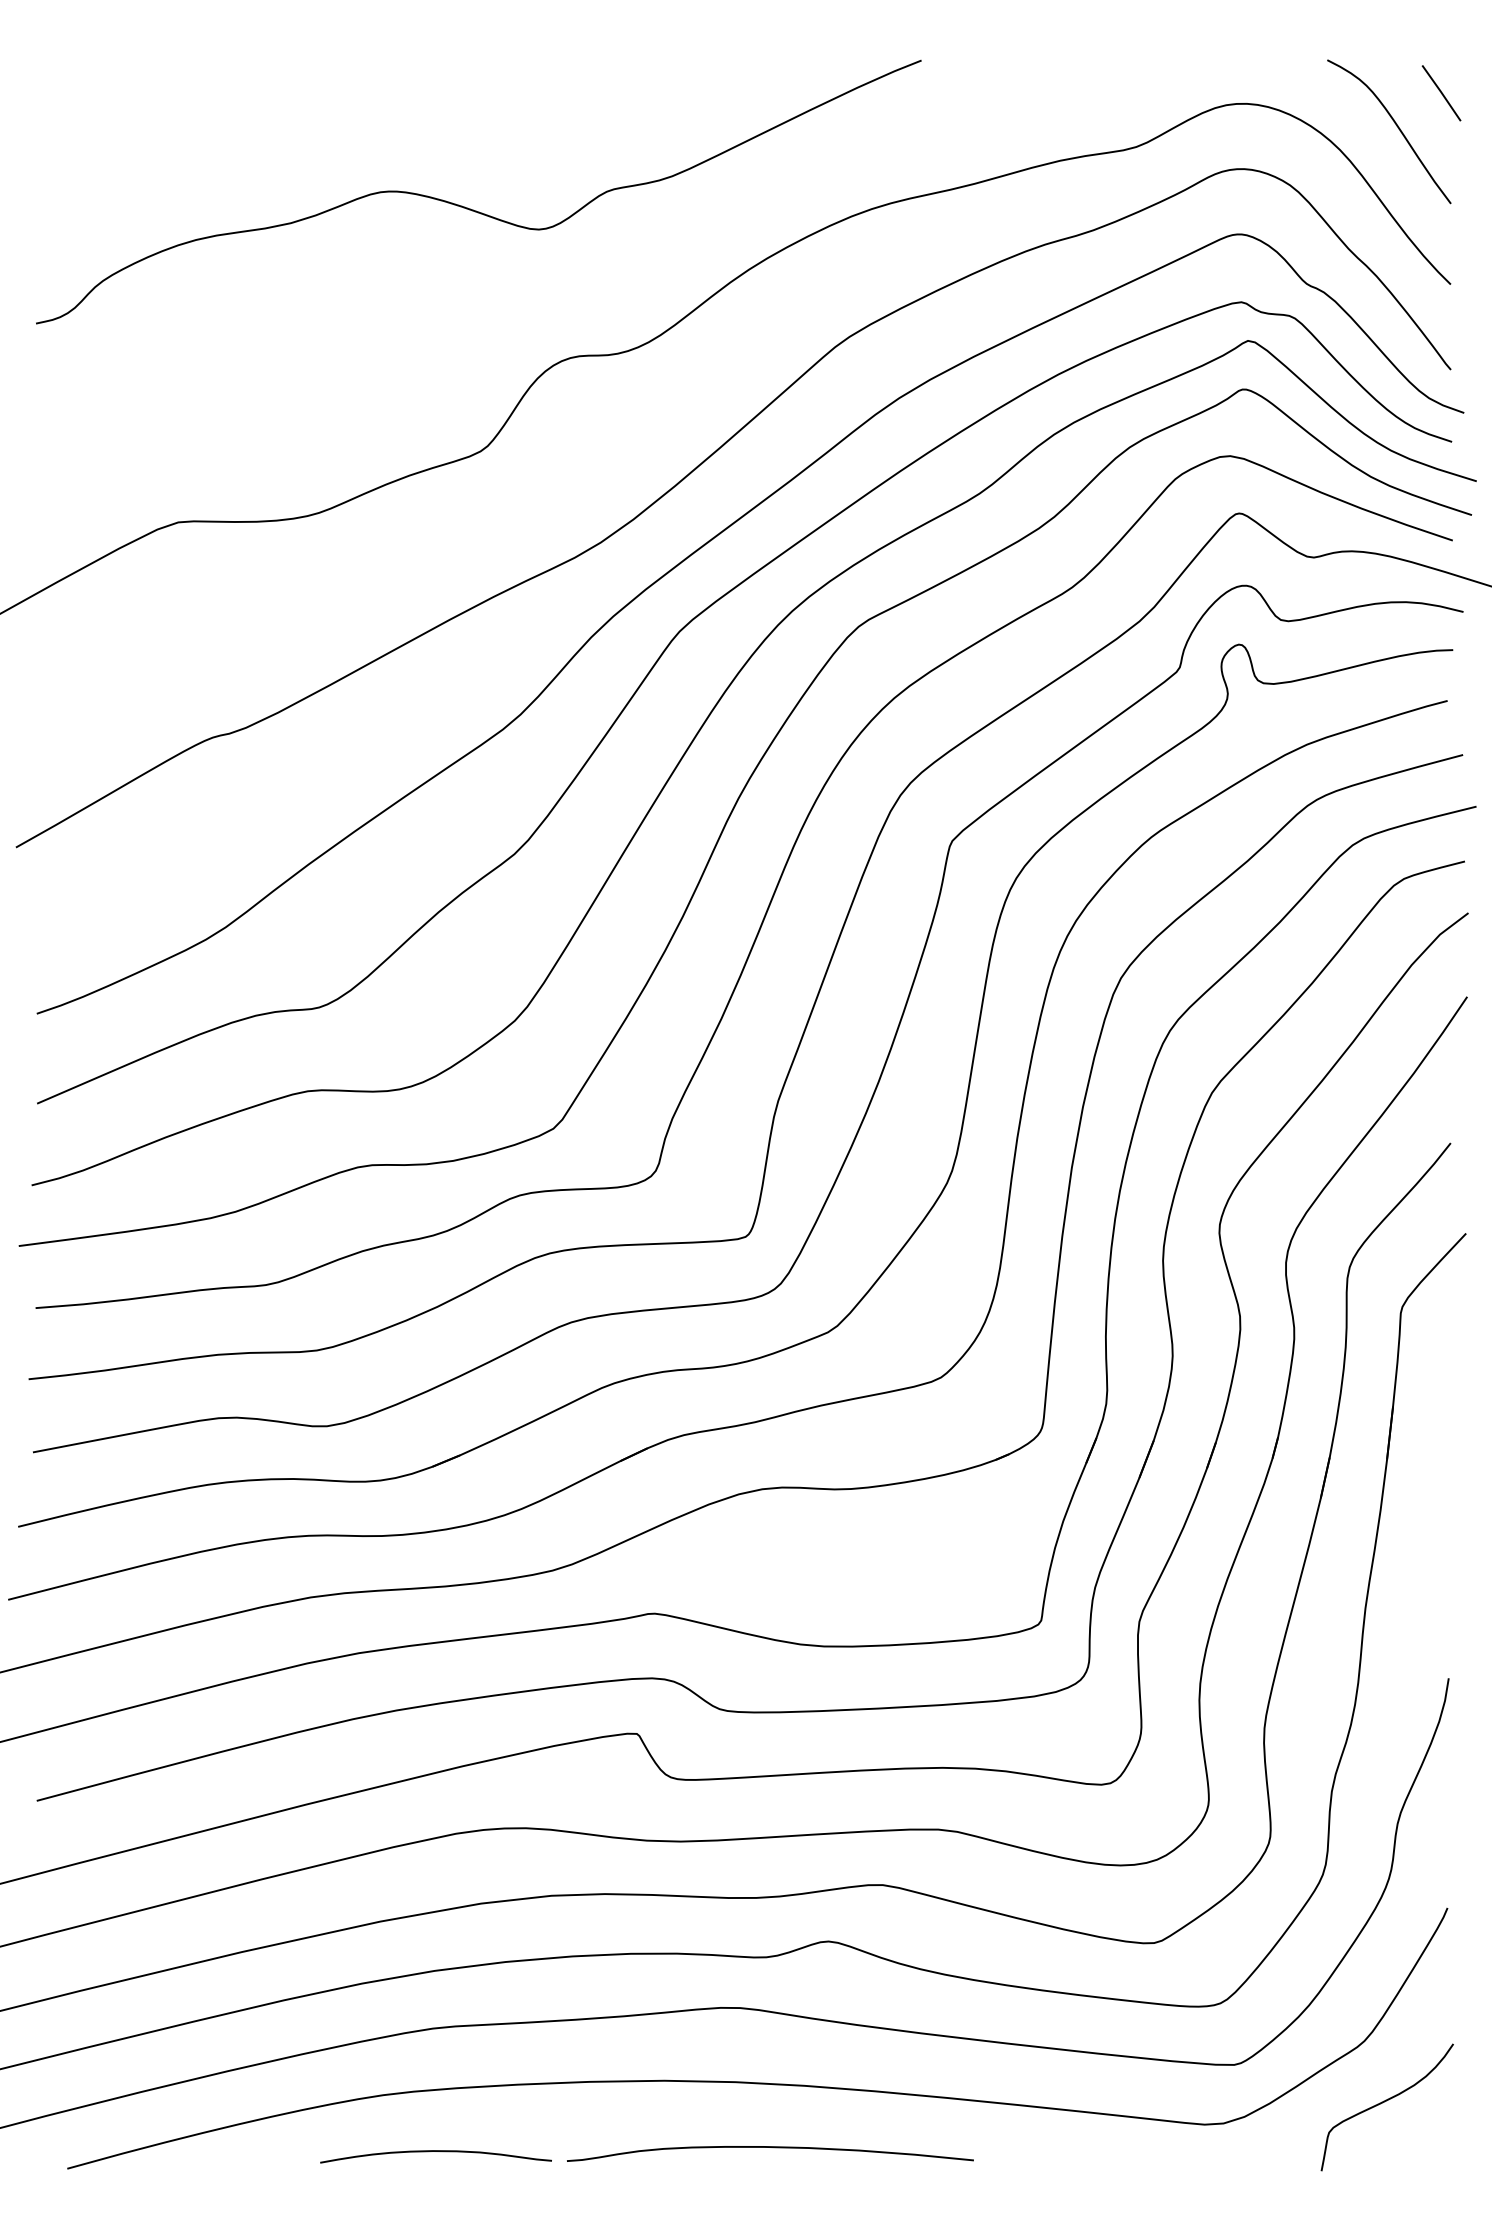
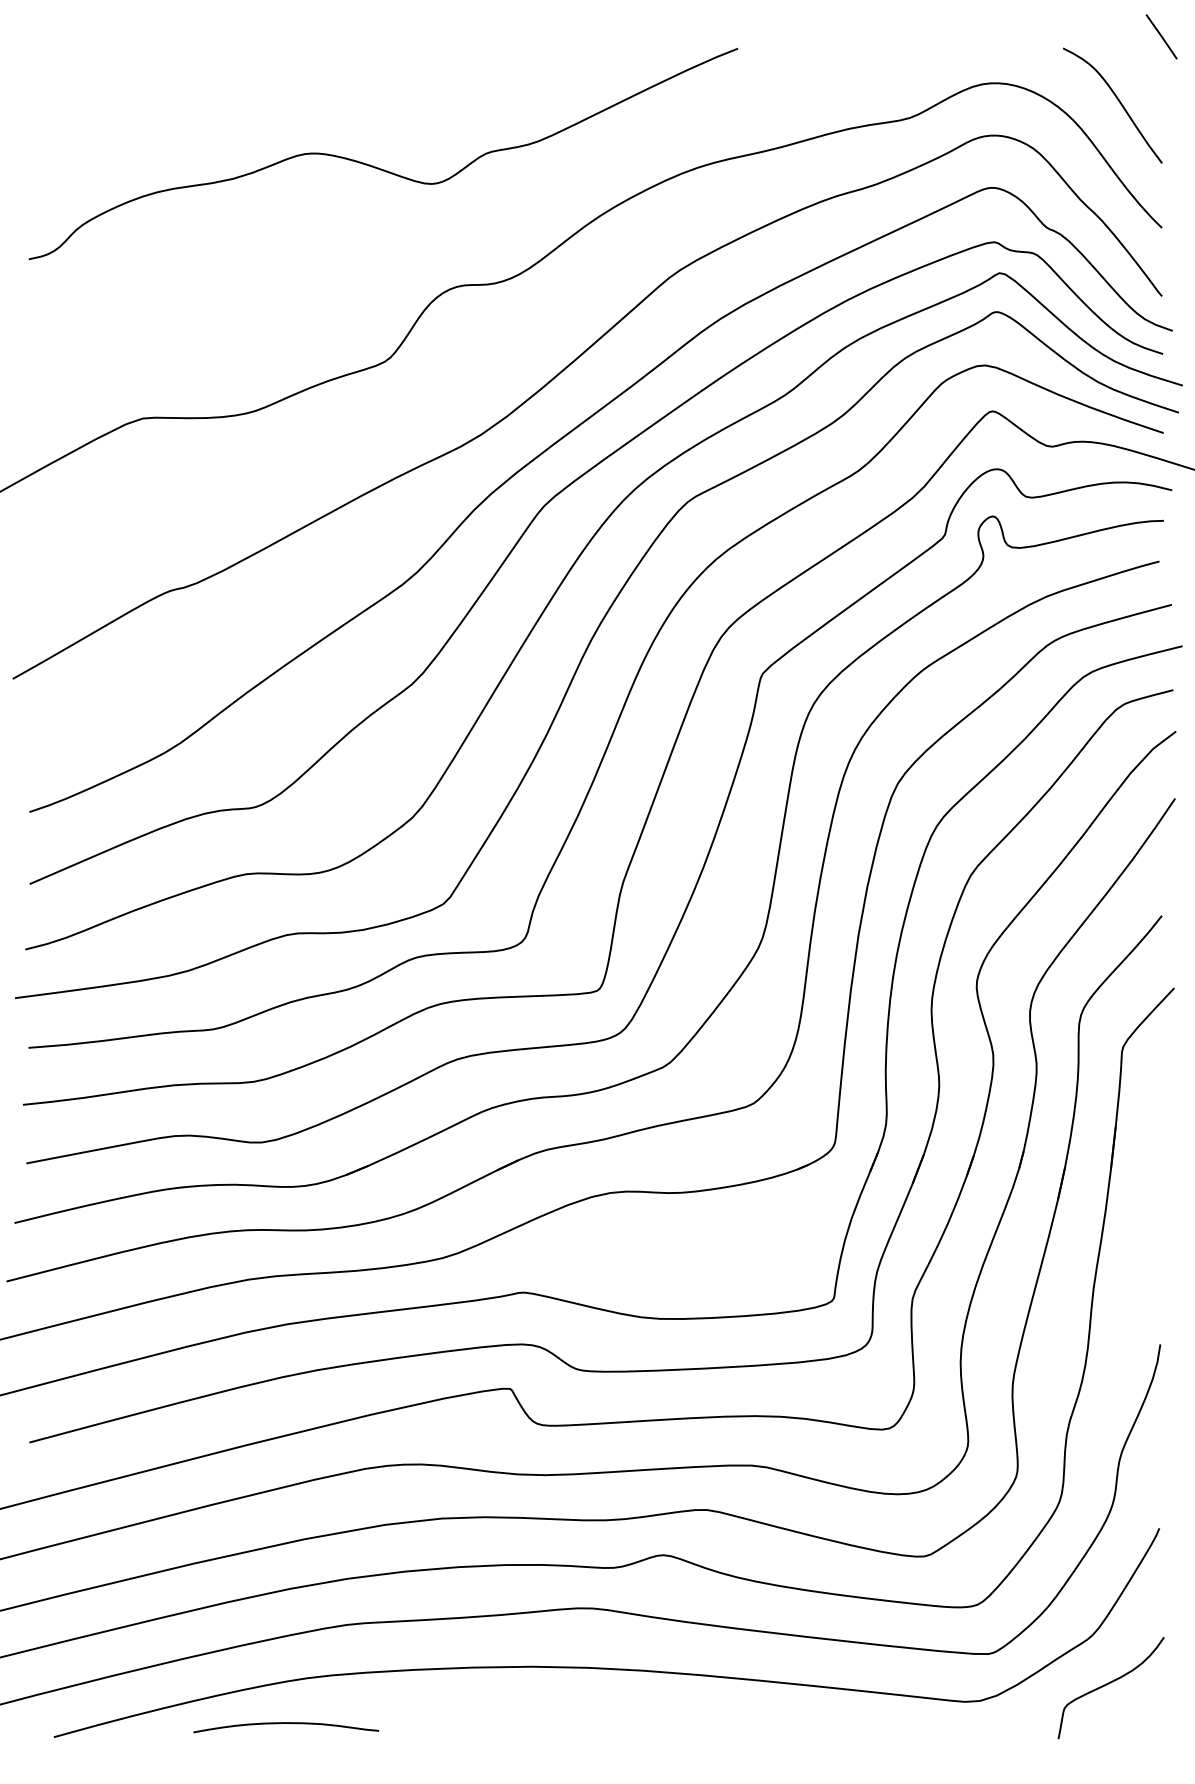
line: (1441, 92) -> (1161, 36), moved
curve: (769, 2147) -> (616, 1720), removed
curve: (436, 2151) -> (286, 1723), moved

